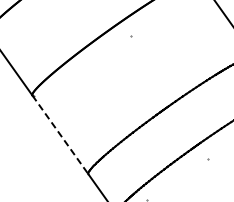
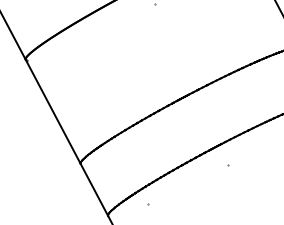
line: (61, 136) -> (54, 113), dashed -> solid

